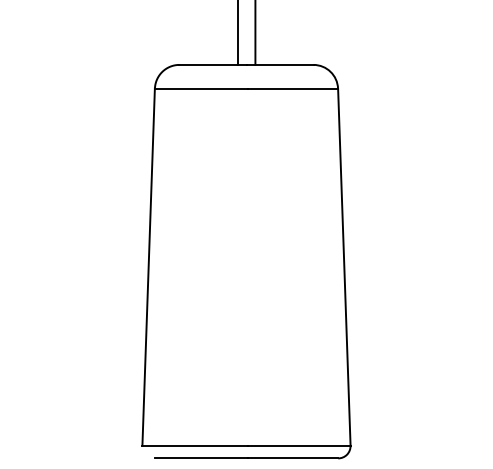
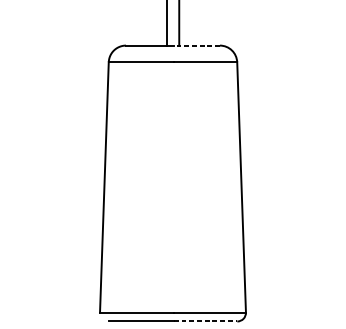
line: (279, 64) -> (196, 45), solid -> dashed
line: (293, 458) -> (205, 321), solid -> dashed

